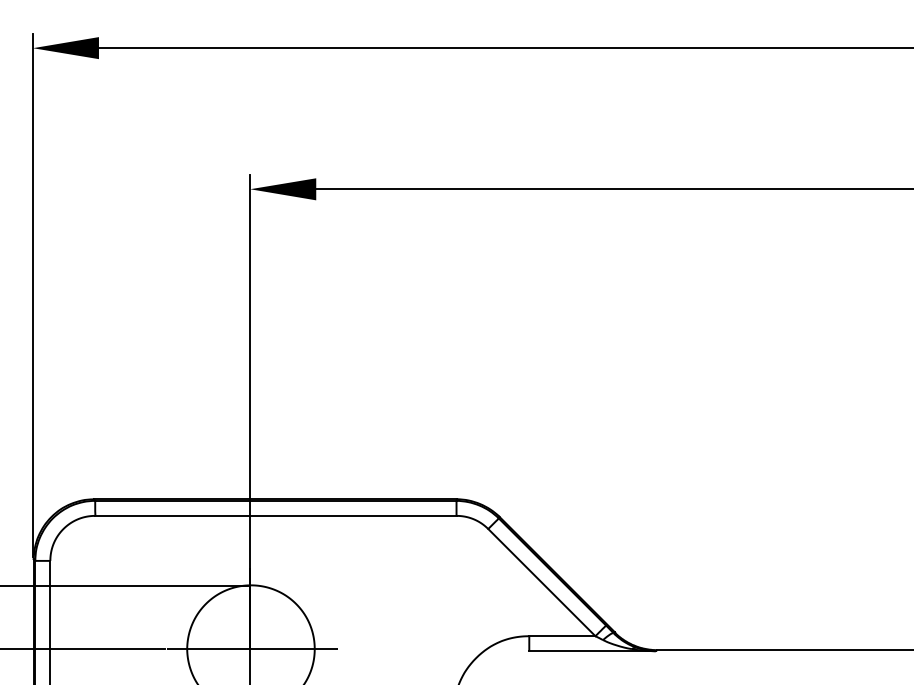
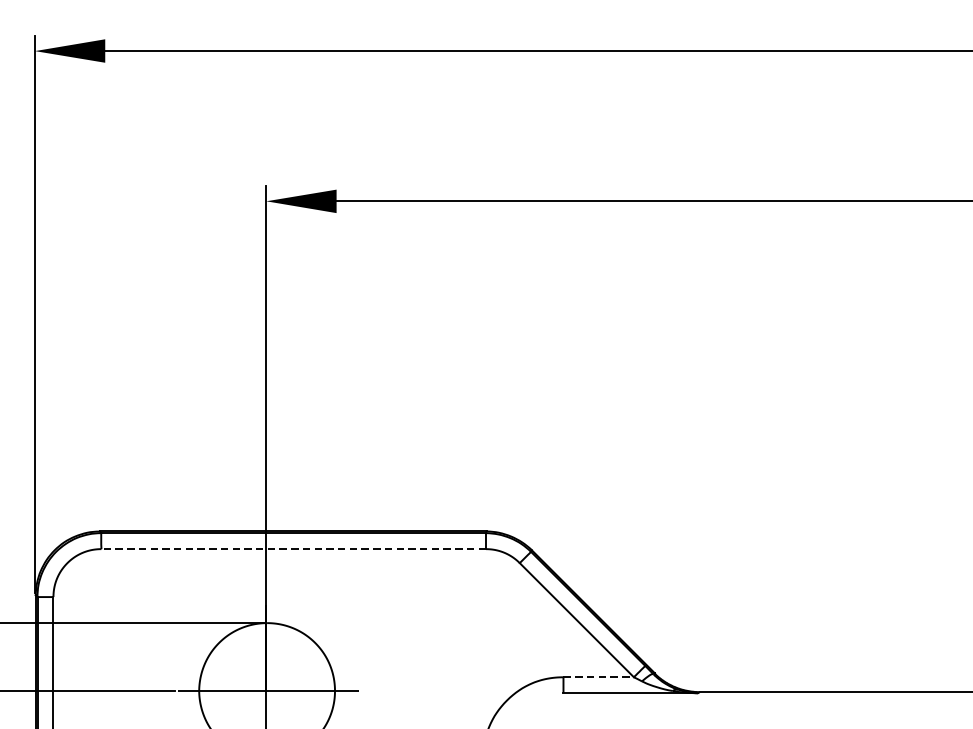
line: (275, 515) -> (293, 548), solid -> dashed
line: (562, 636) -> (598, 677), solid -> dashed

